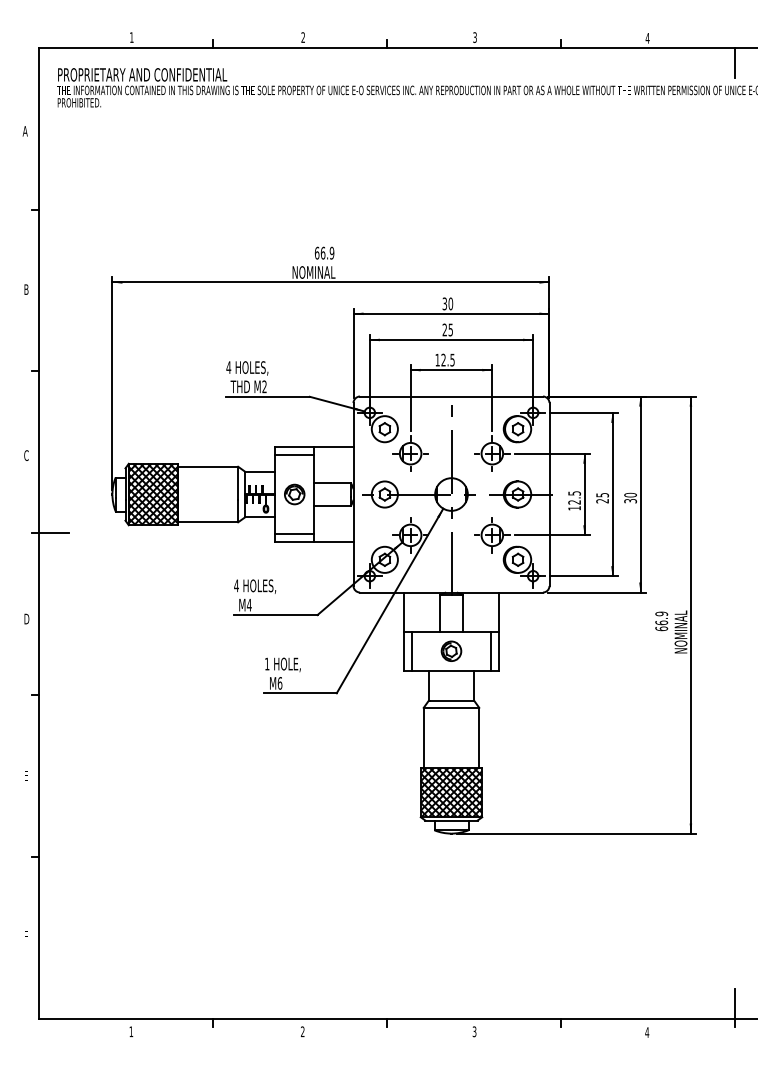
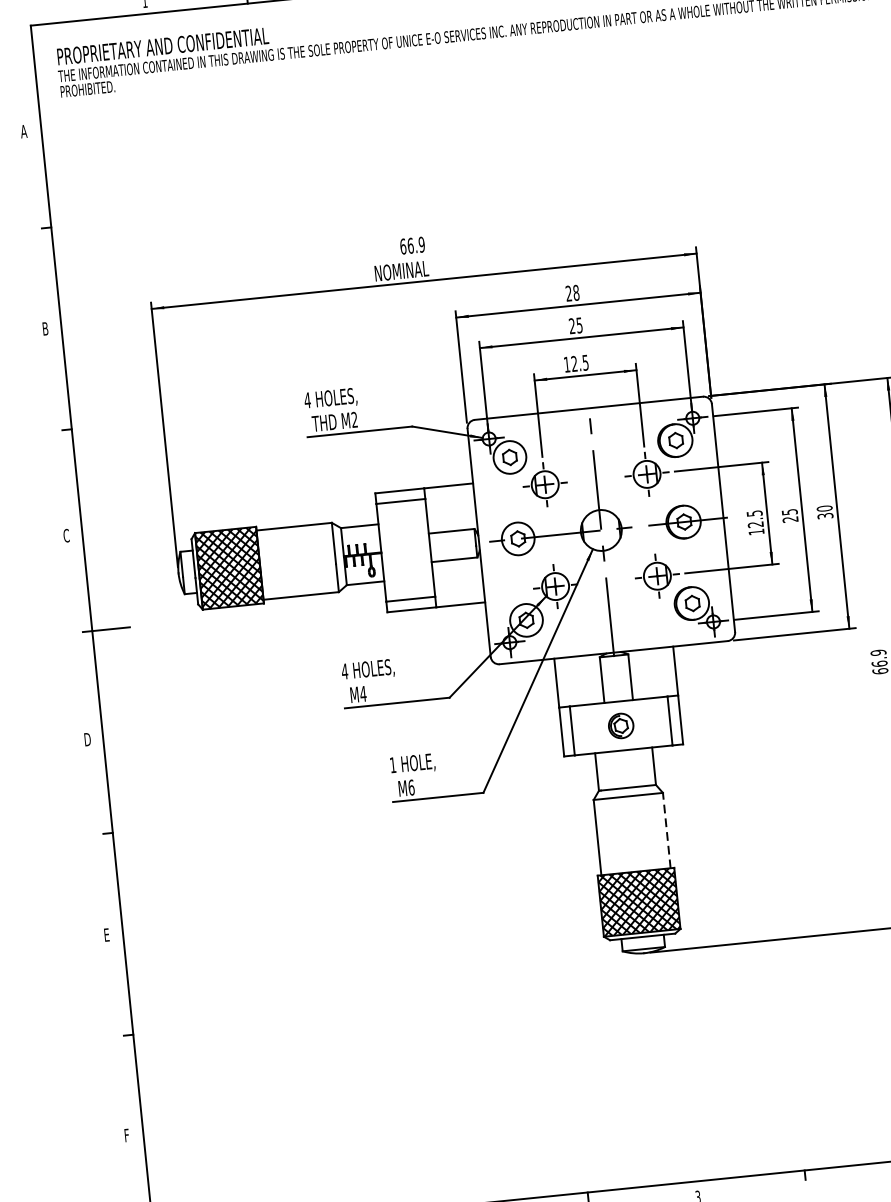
text: (447, 304) -> (572, 294), 30 -> 28
part: (294, 494) -> (405, 550), removed
line: (479, 737) -> (667, 829), solid -> dashed

